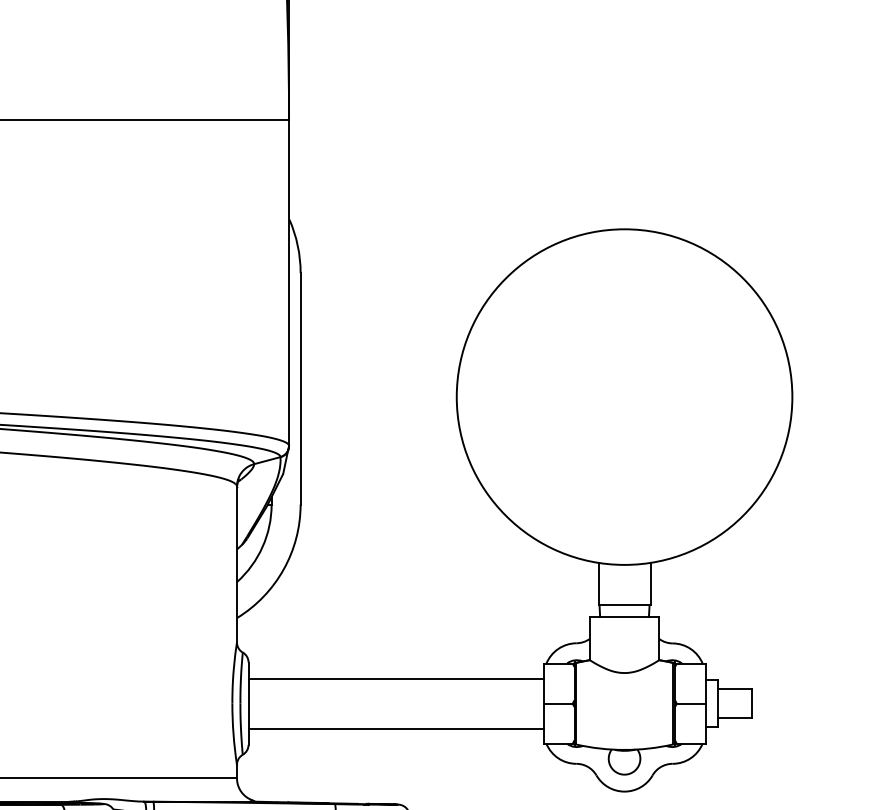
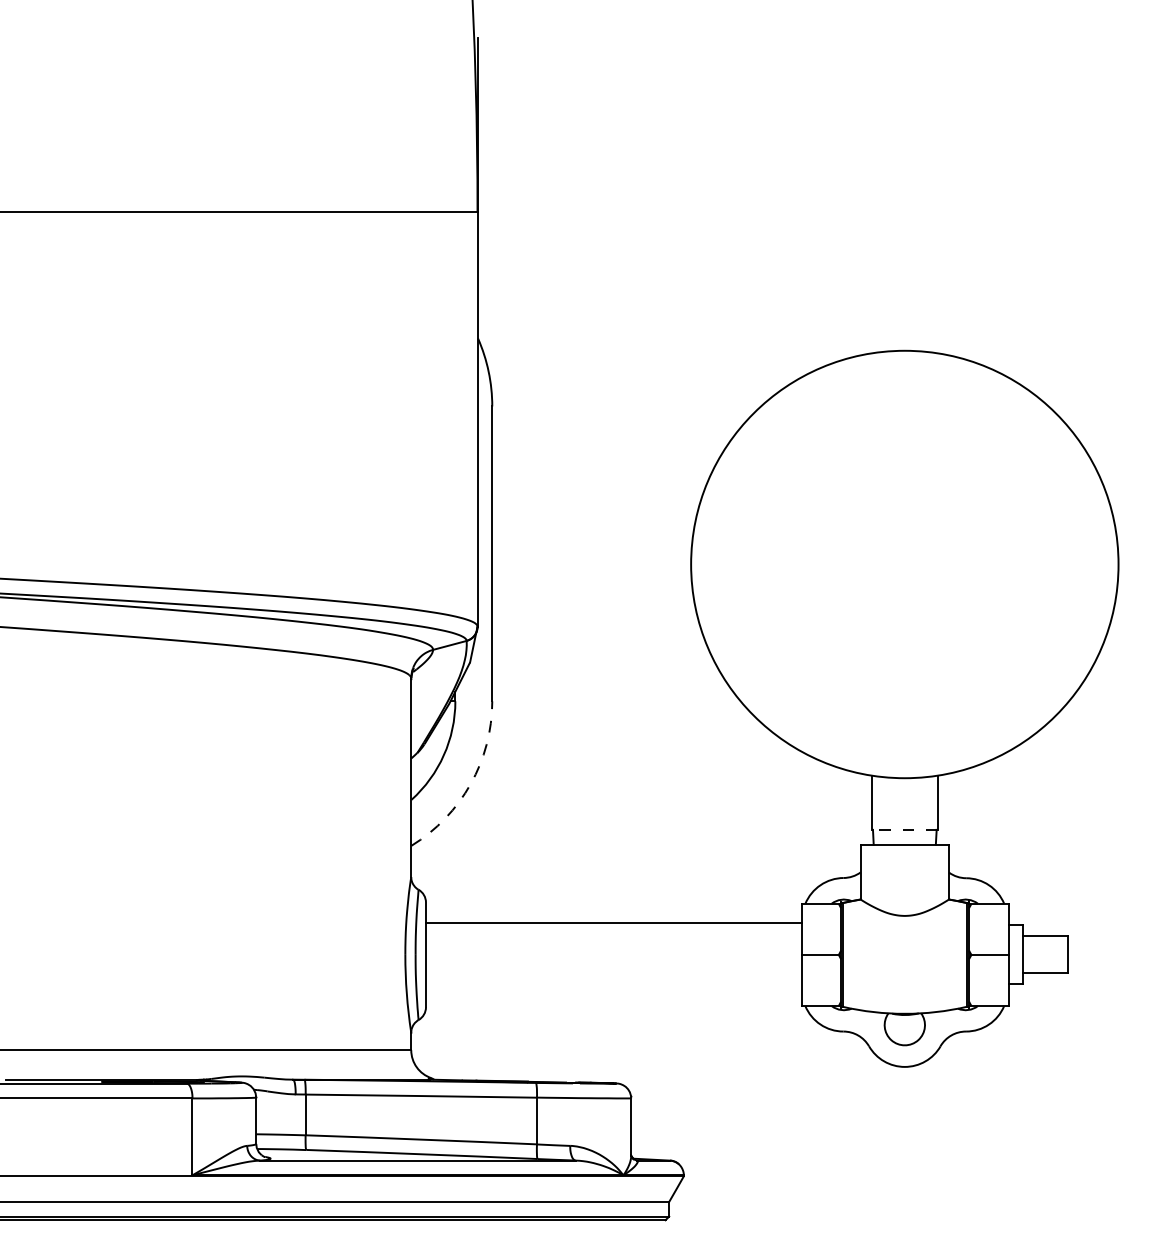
arc: (283, 569) -> (470, 784), solid -> dashed
line: (624, 605) -> (904, 829), solid -> dashed
line: (396, 728) -> (614, 986), removed

